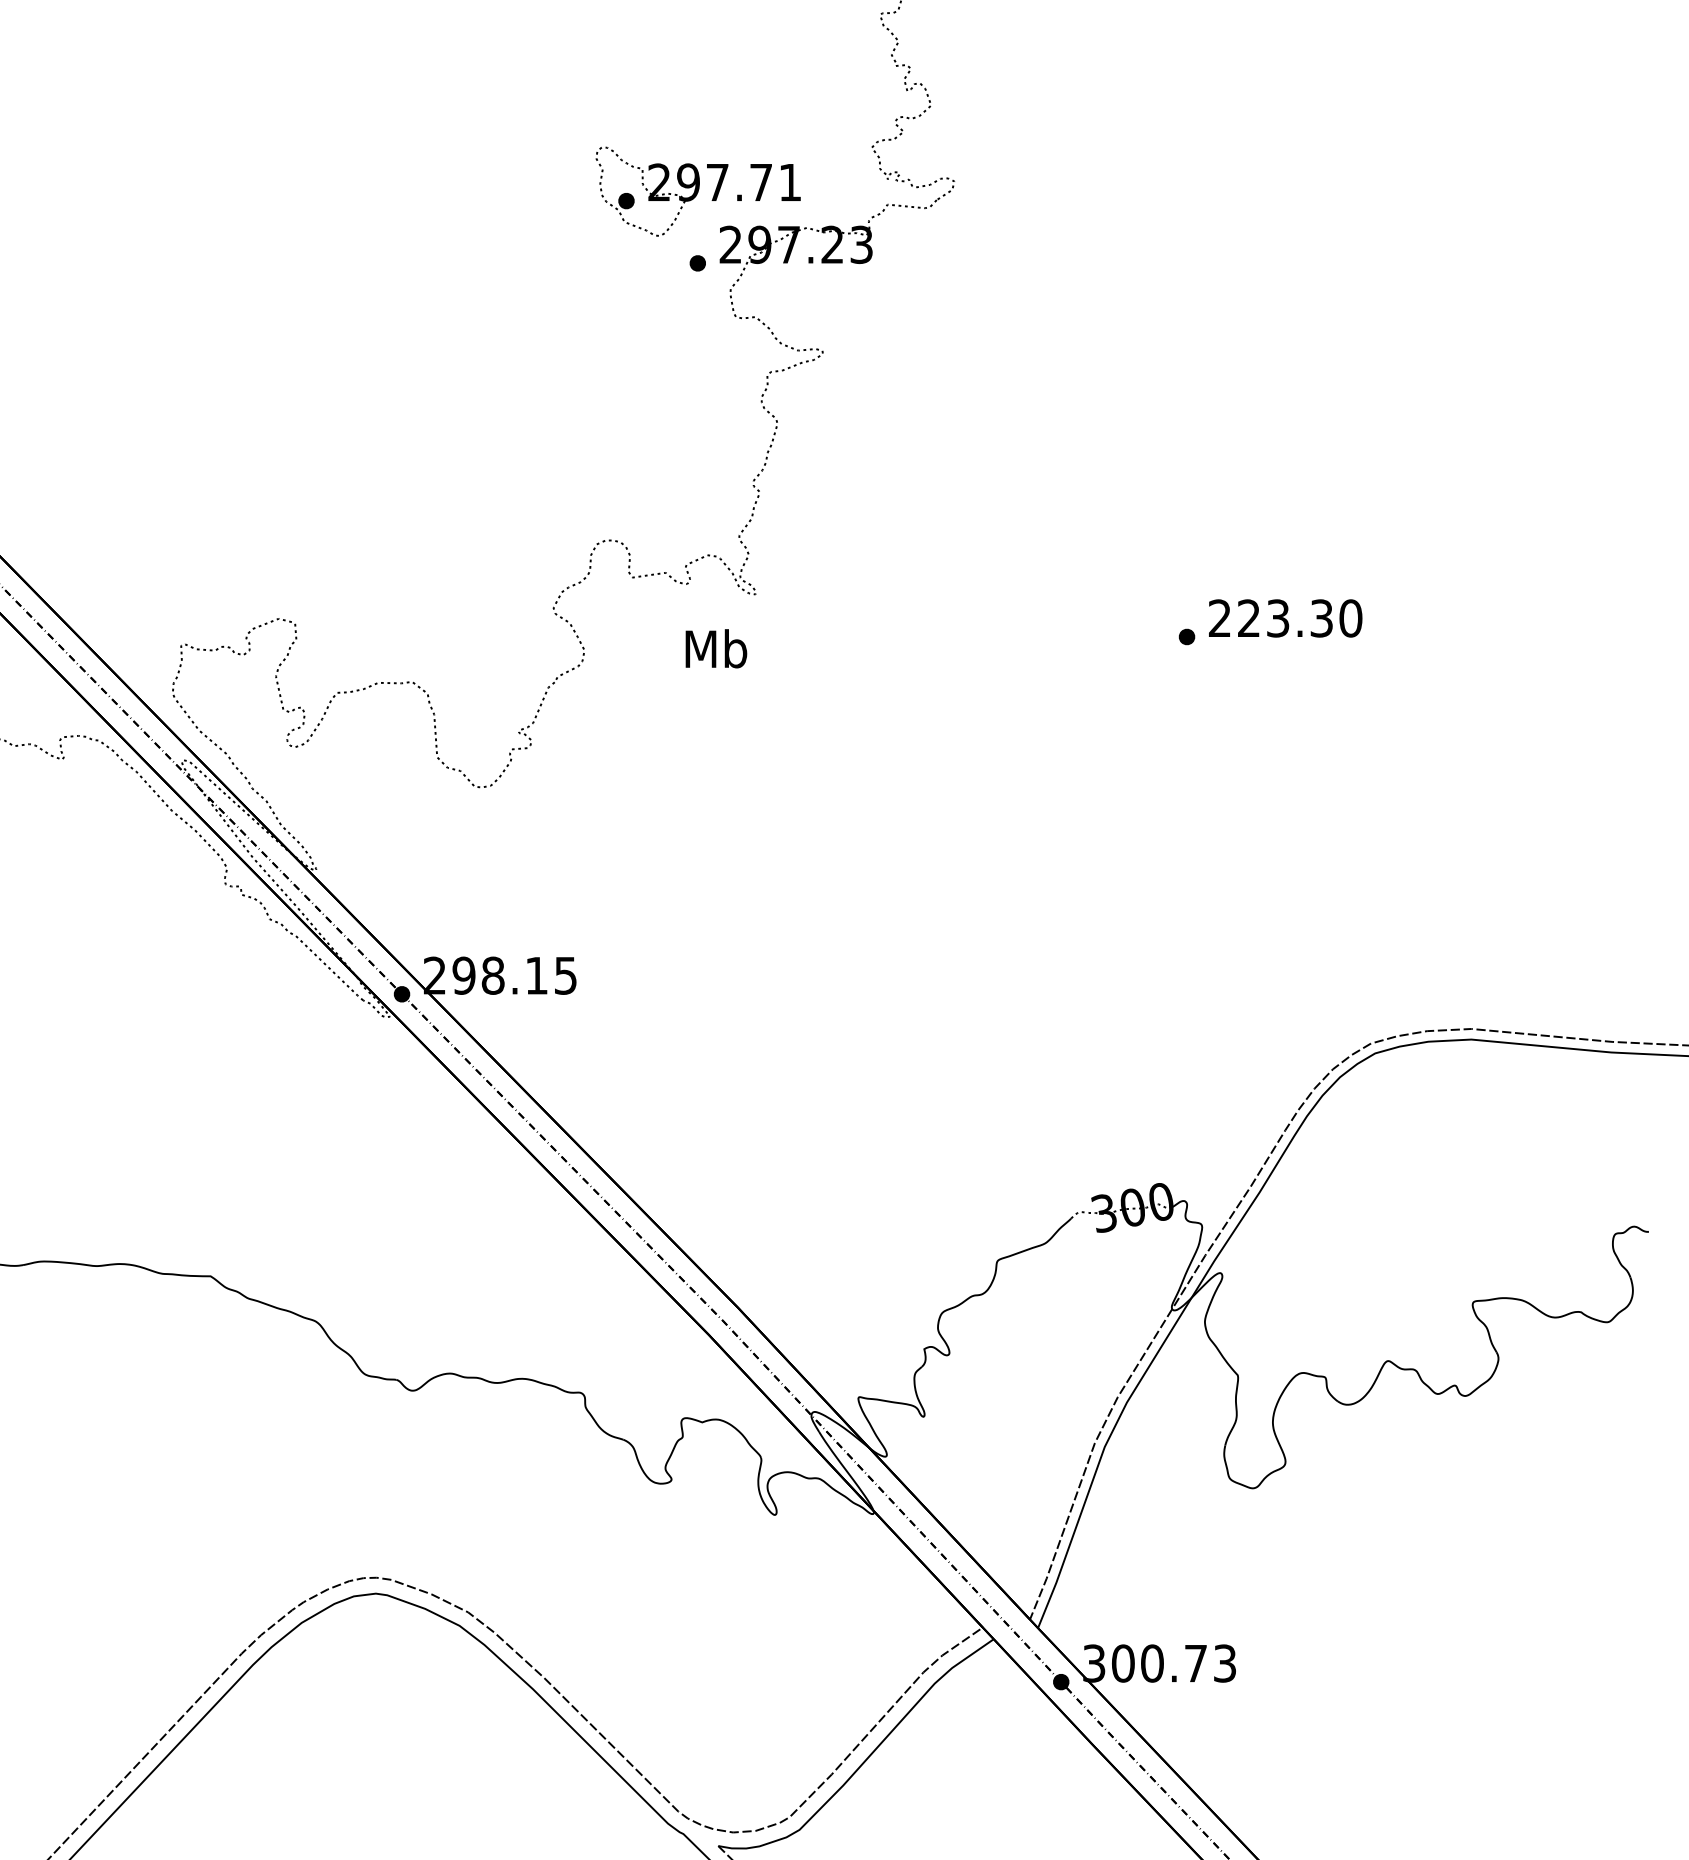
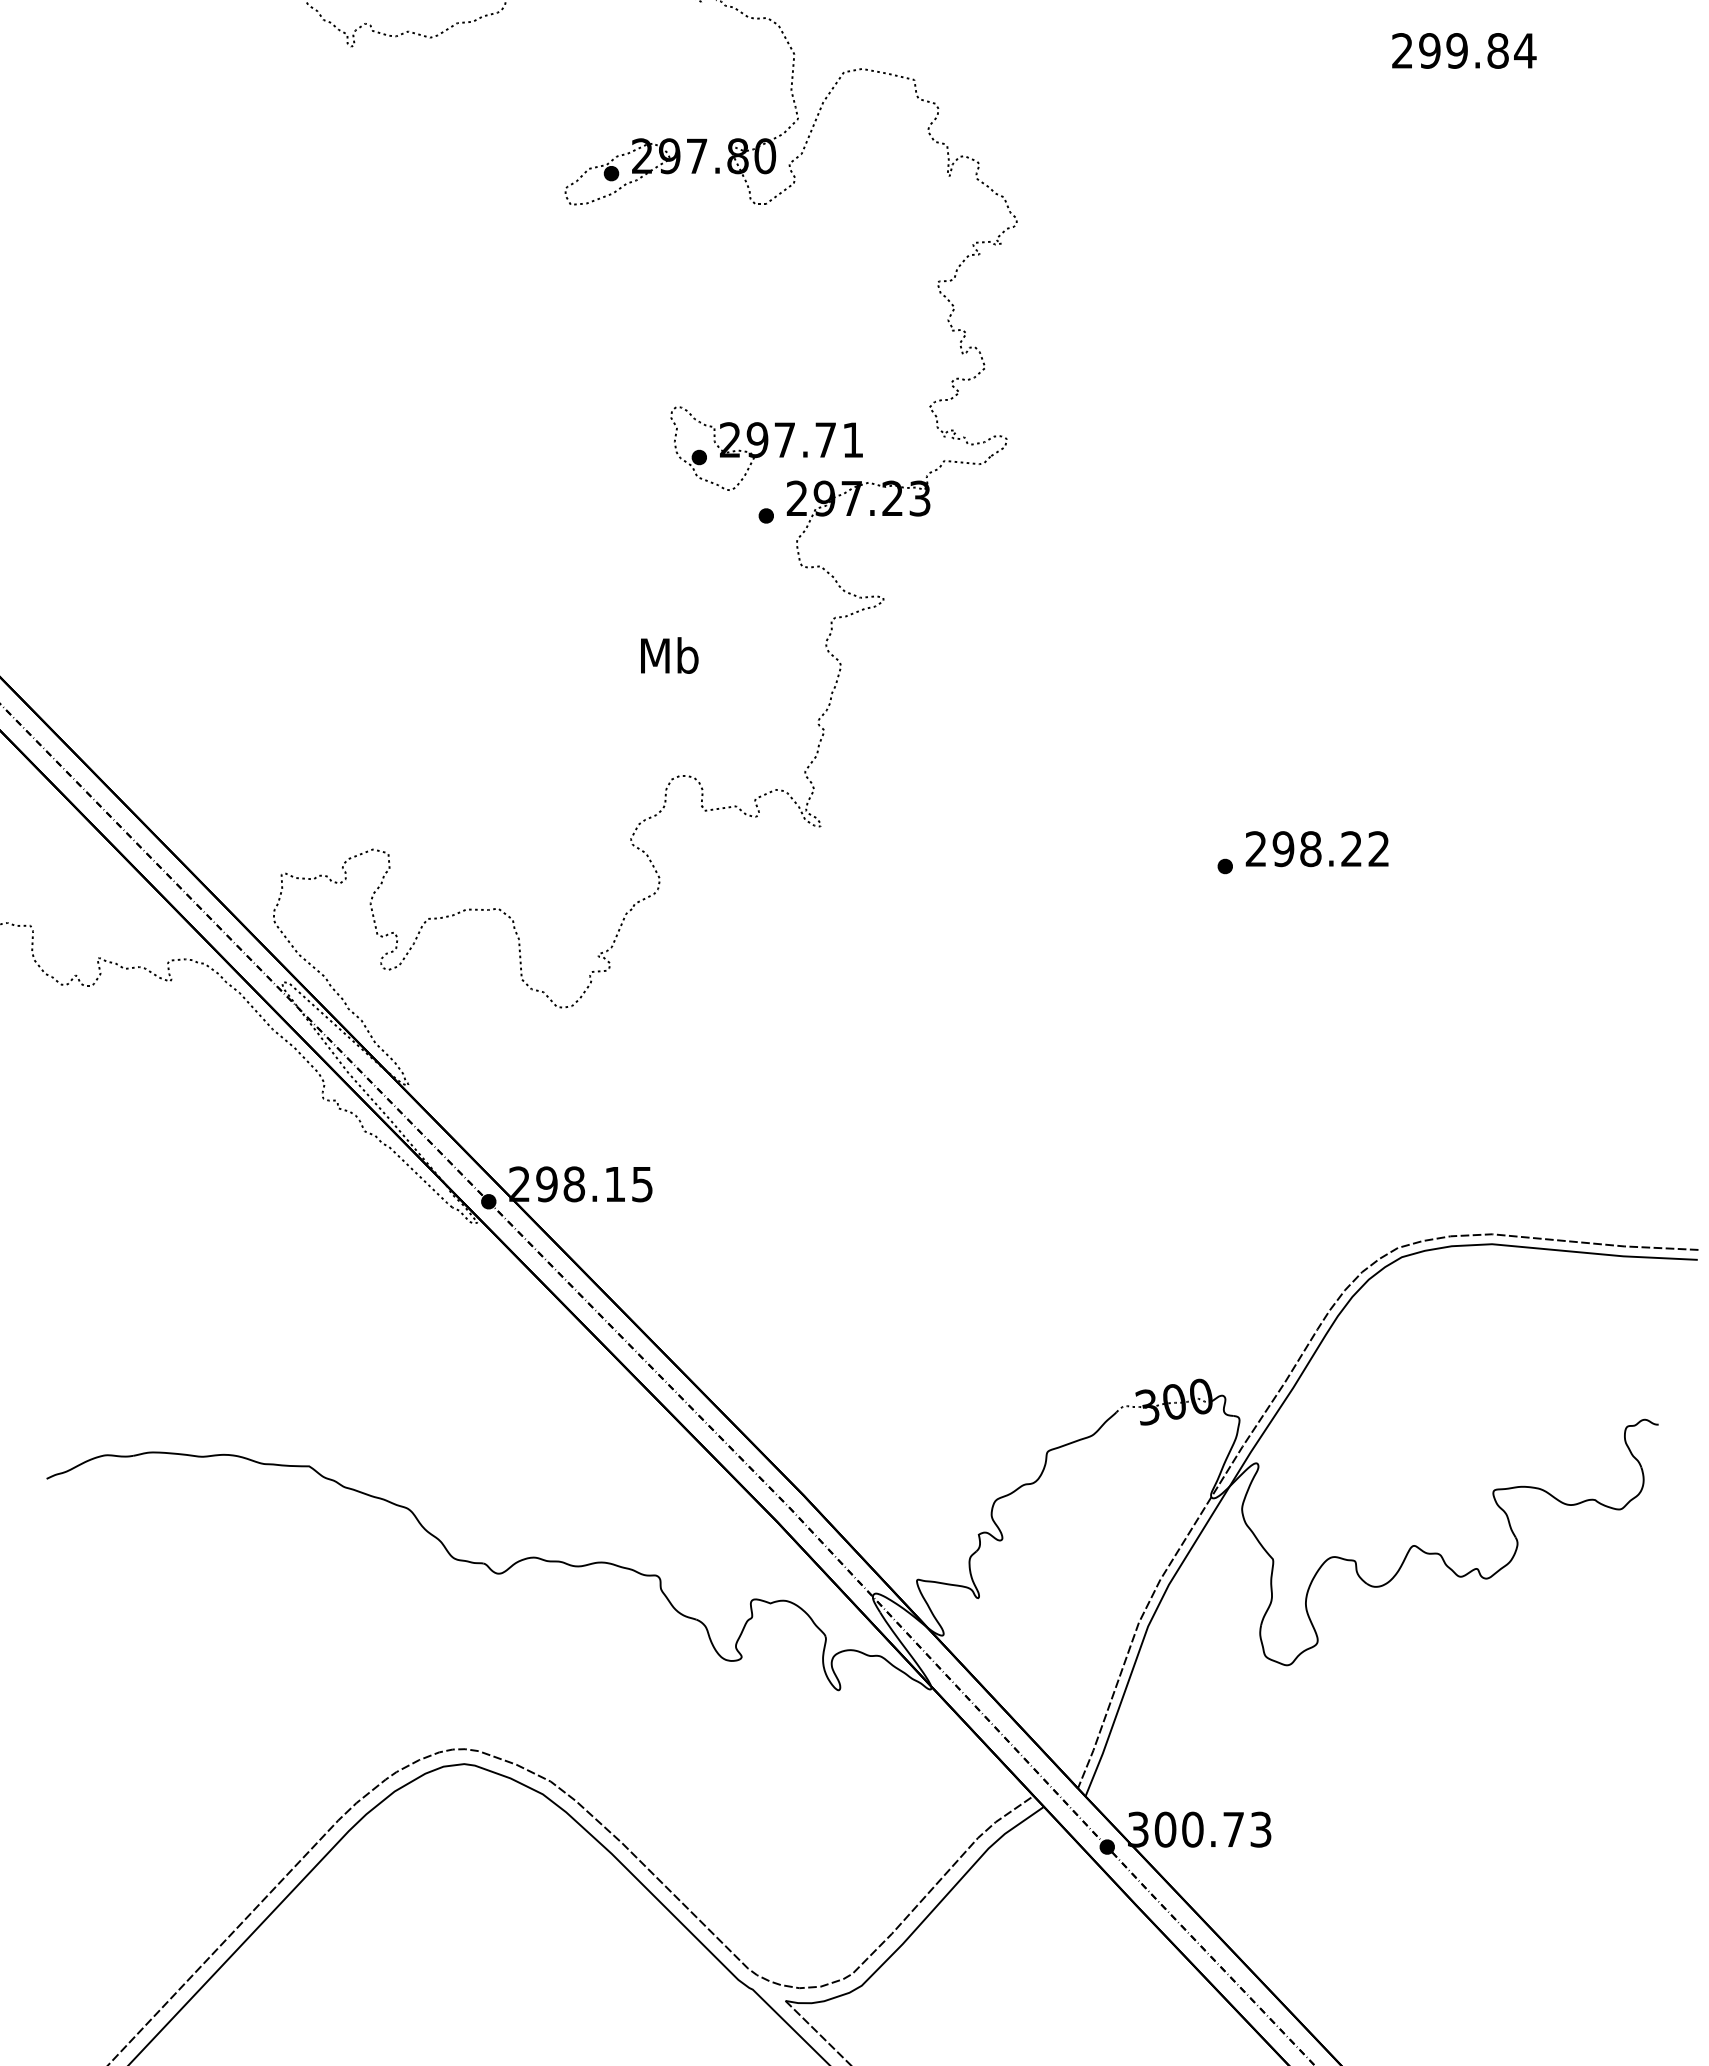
text: (1299, 618) -> (1330, 849), 223.30 -> 298.22
text: (716, 648) -> (669, 655), moved

